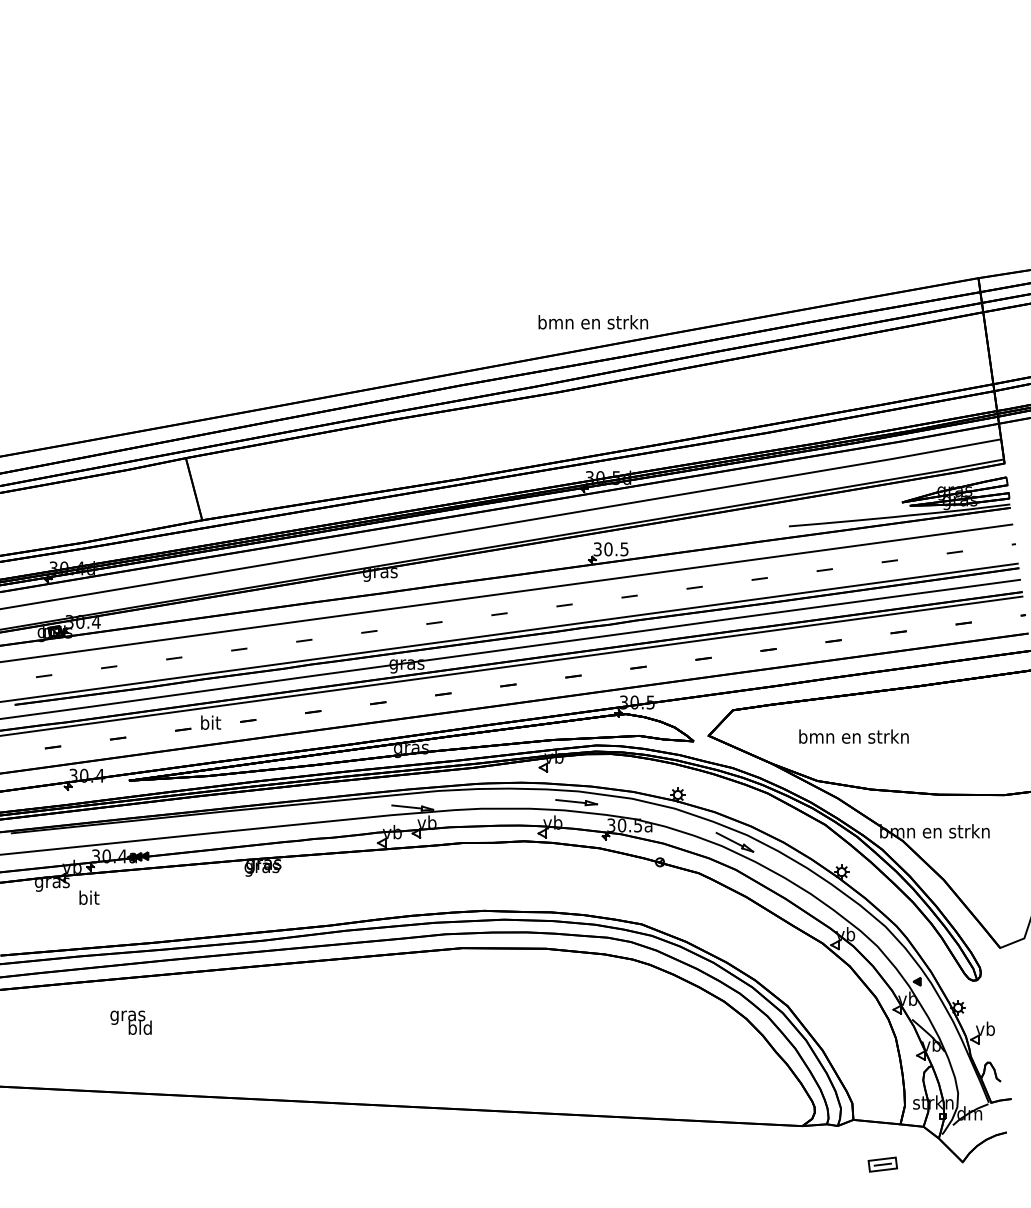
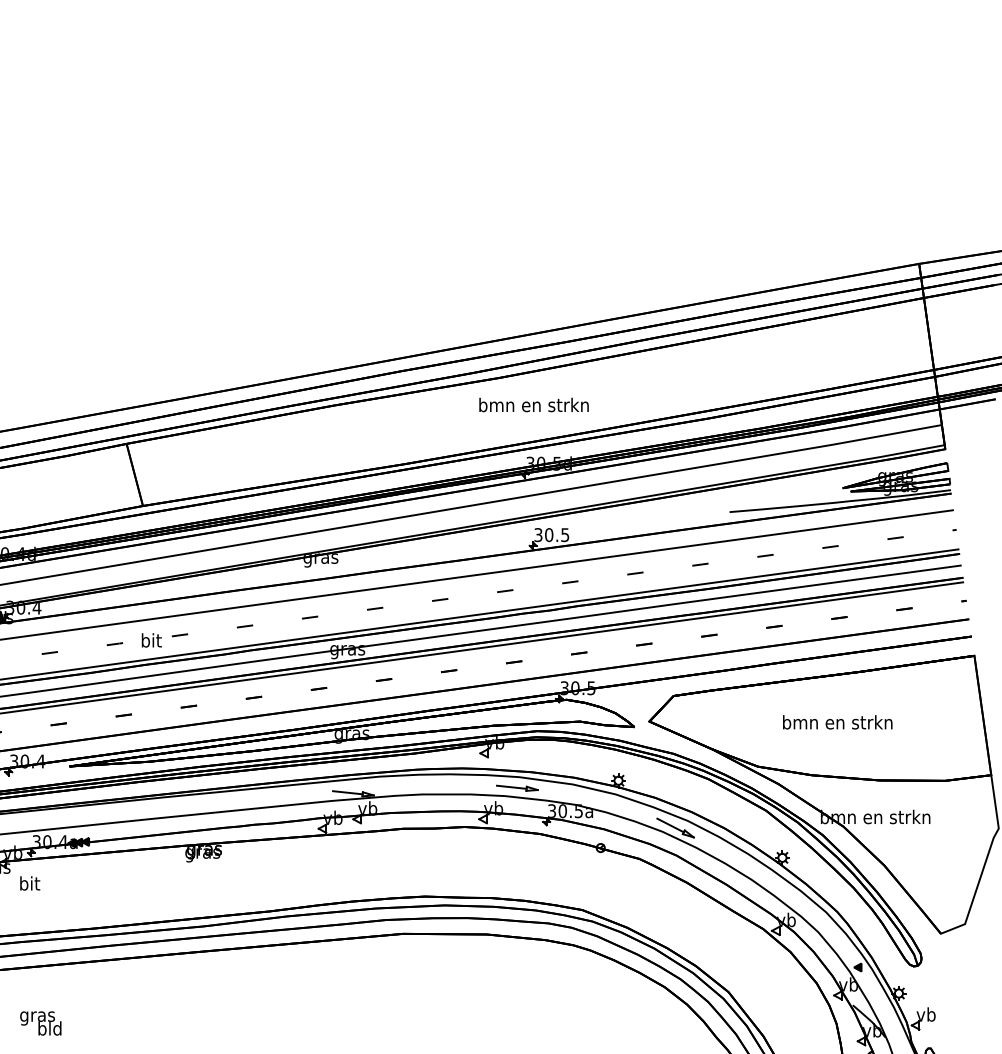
text: (593, 322) -> (534, 405), moved
text: (211, 722) -> (152, 640), moved
text: (853, 736) -> (837, 722), moved
text: (130, 1022) -> (40, 1023), moved

